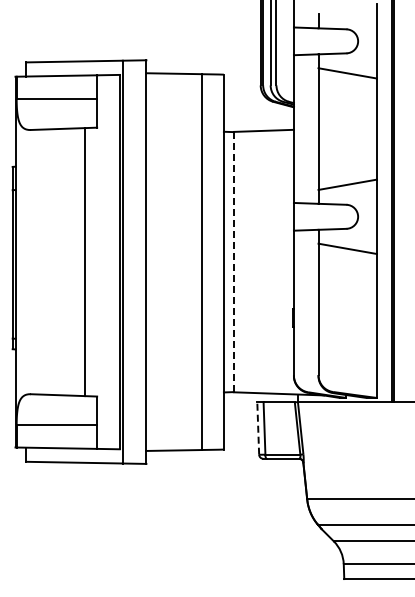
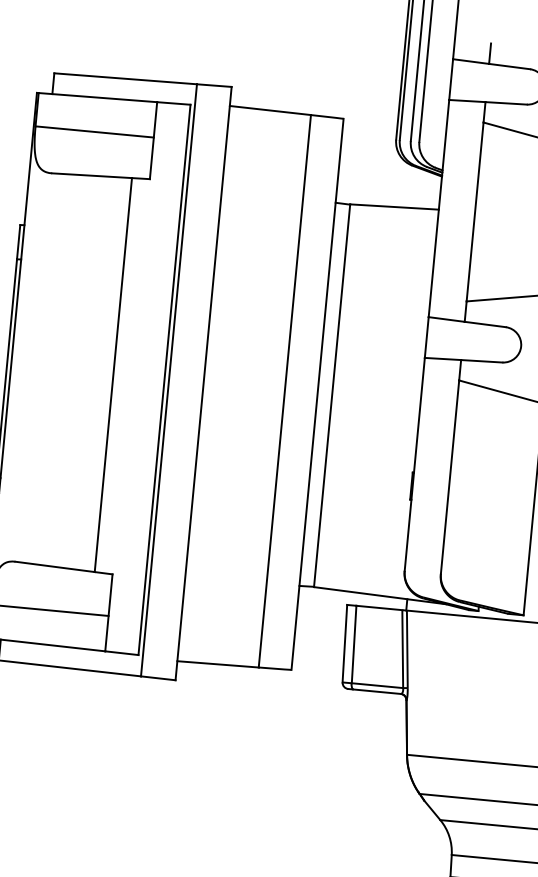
line: (233, 262) -> (331, 396), dashed -> solid
line: (258, 427) -> (345, 642), dashed -> solid

